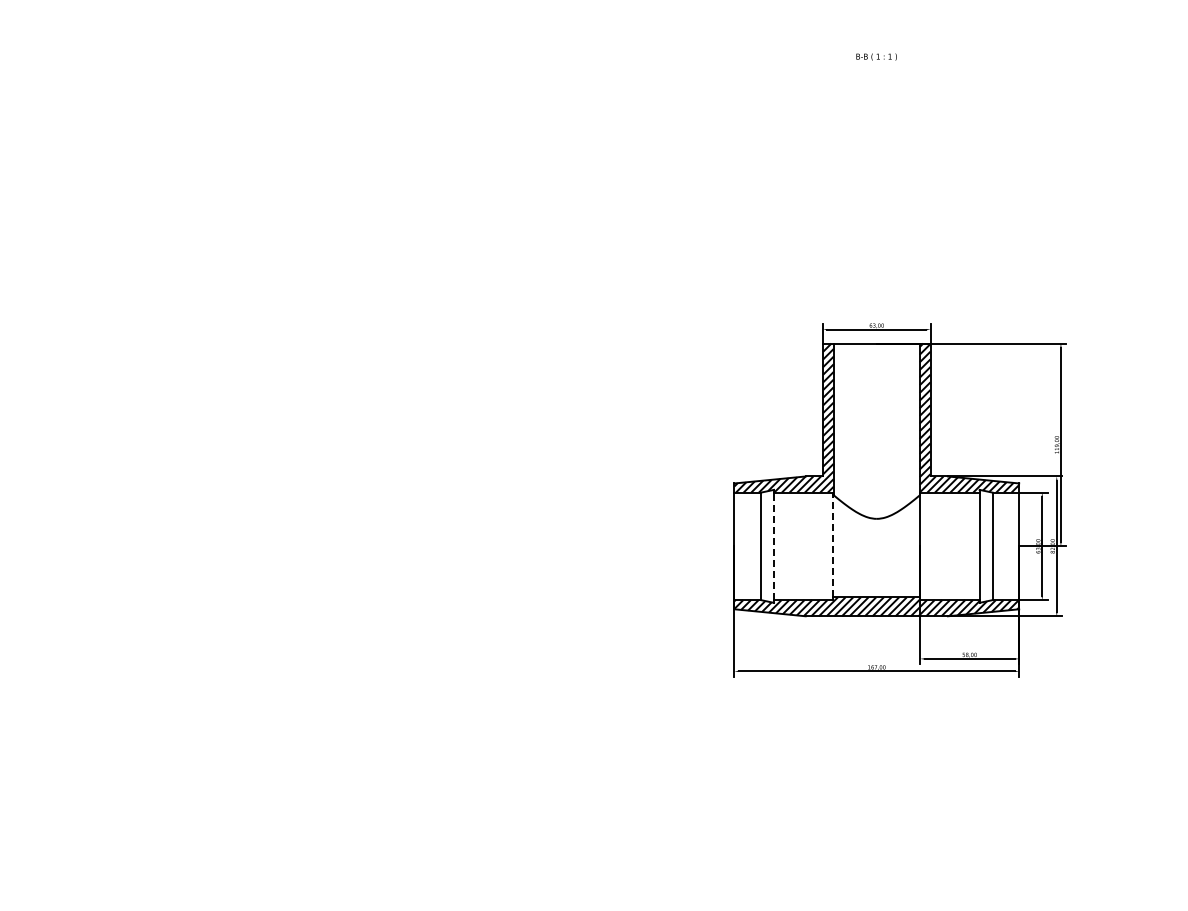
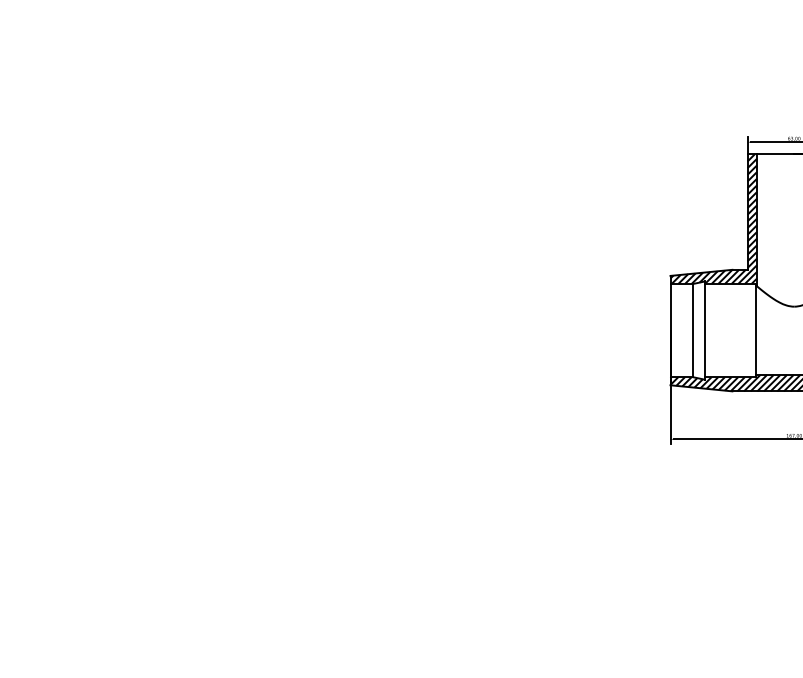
line: (833, 545) -> (756, 329), dashed -> solid
line: (774, 546) -> (705, 330), dashed -> solid

